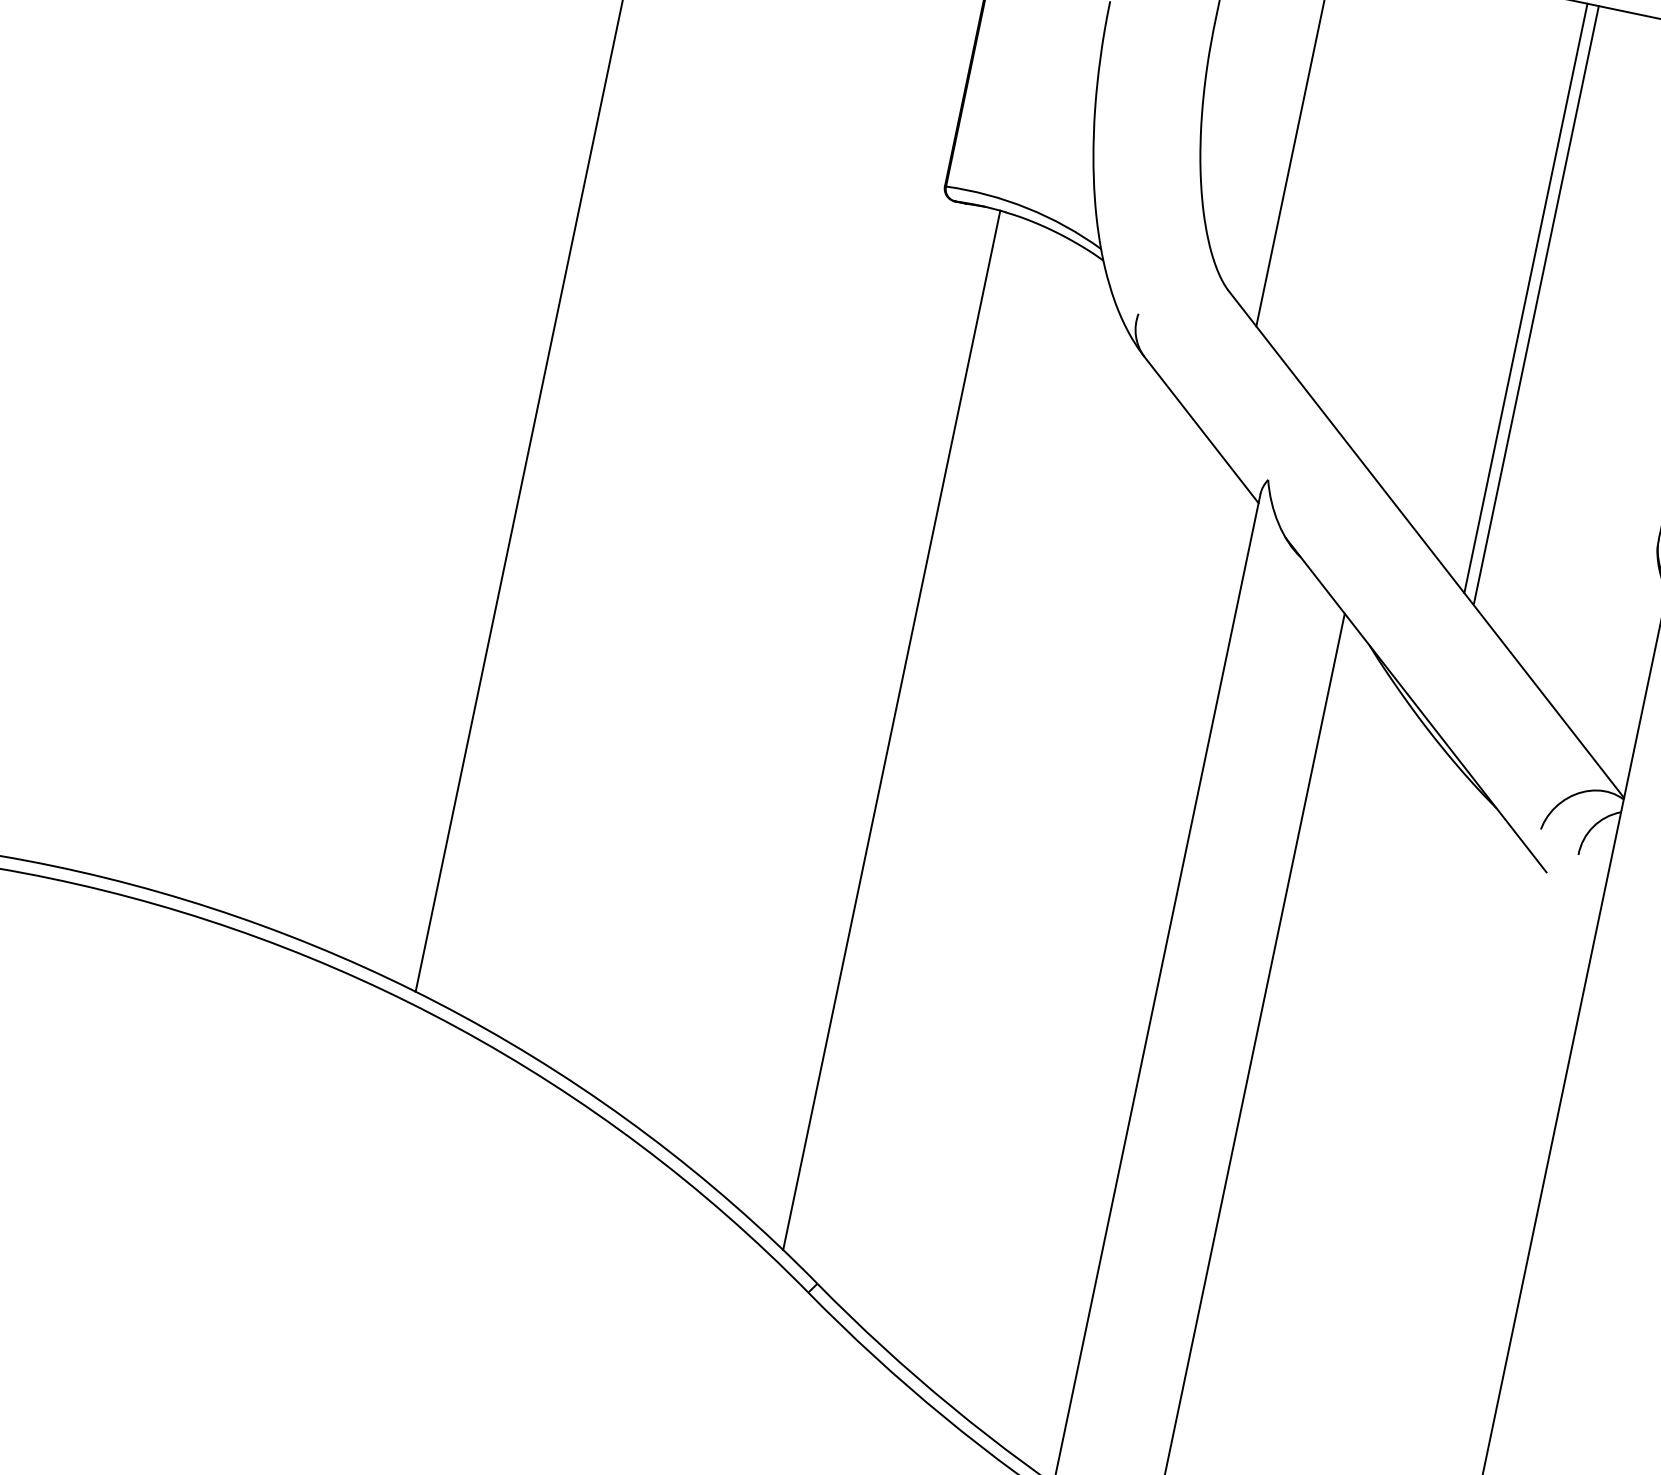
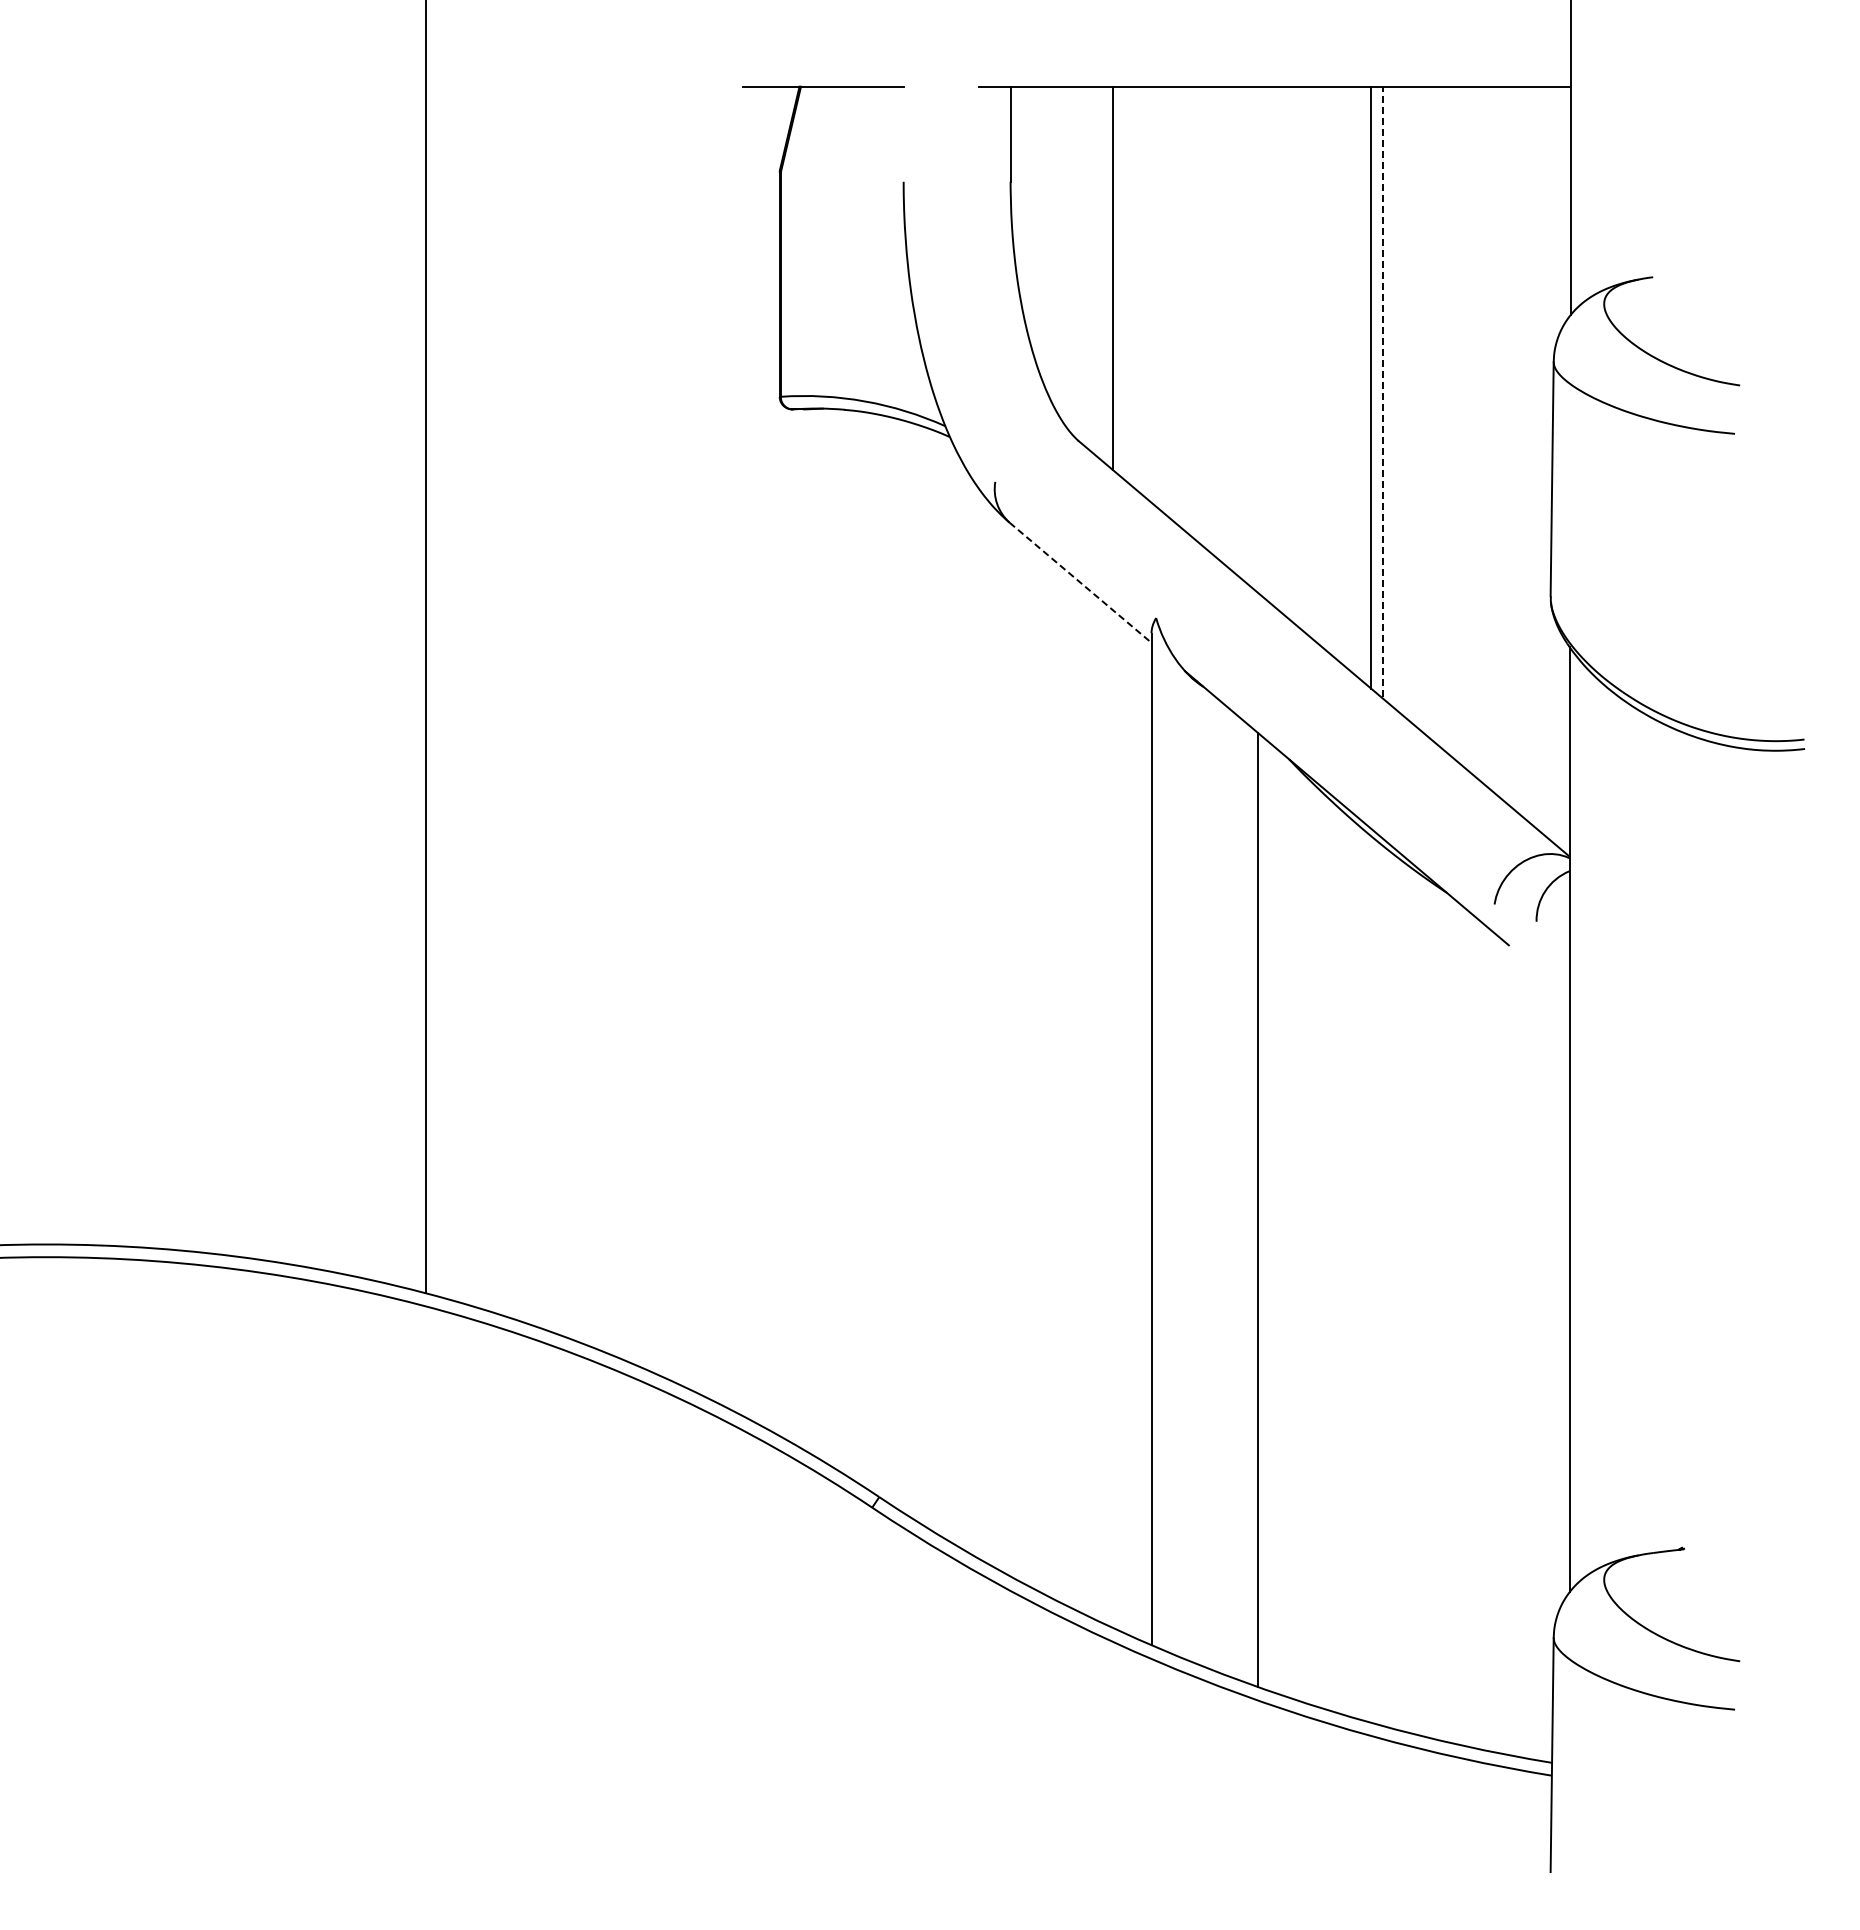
line: (1536, 304) -> (1382, 391), solid -> dashed
line: (1201, 429) -> (1080, 582), solid -> dashed
line: (891, 730) -> (838, 940), removed

